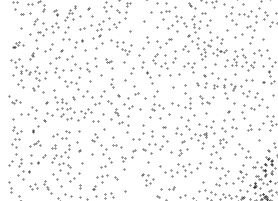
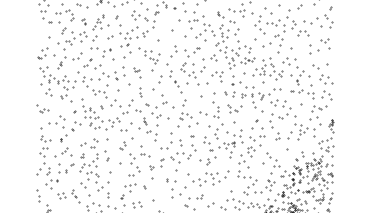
part: (18, 44) -> (46, 53), size x1.67
part: (35, 143) -> (63, 152), size x1.67
part: (148, 179) -> (176, 188), size x1.67

